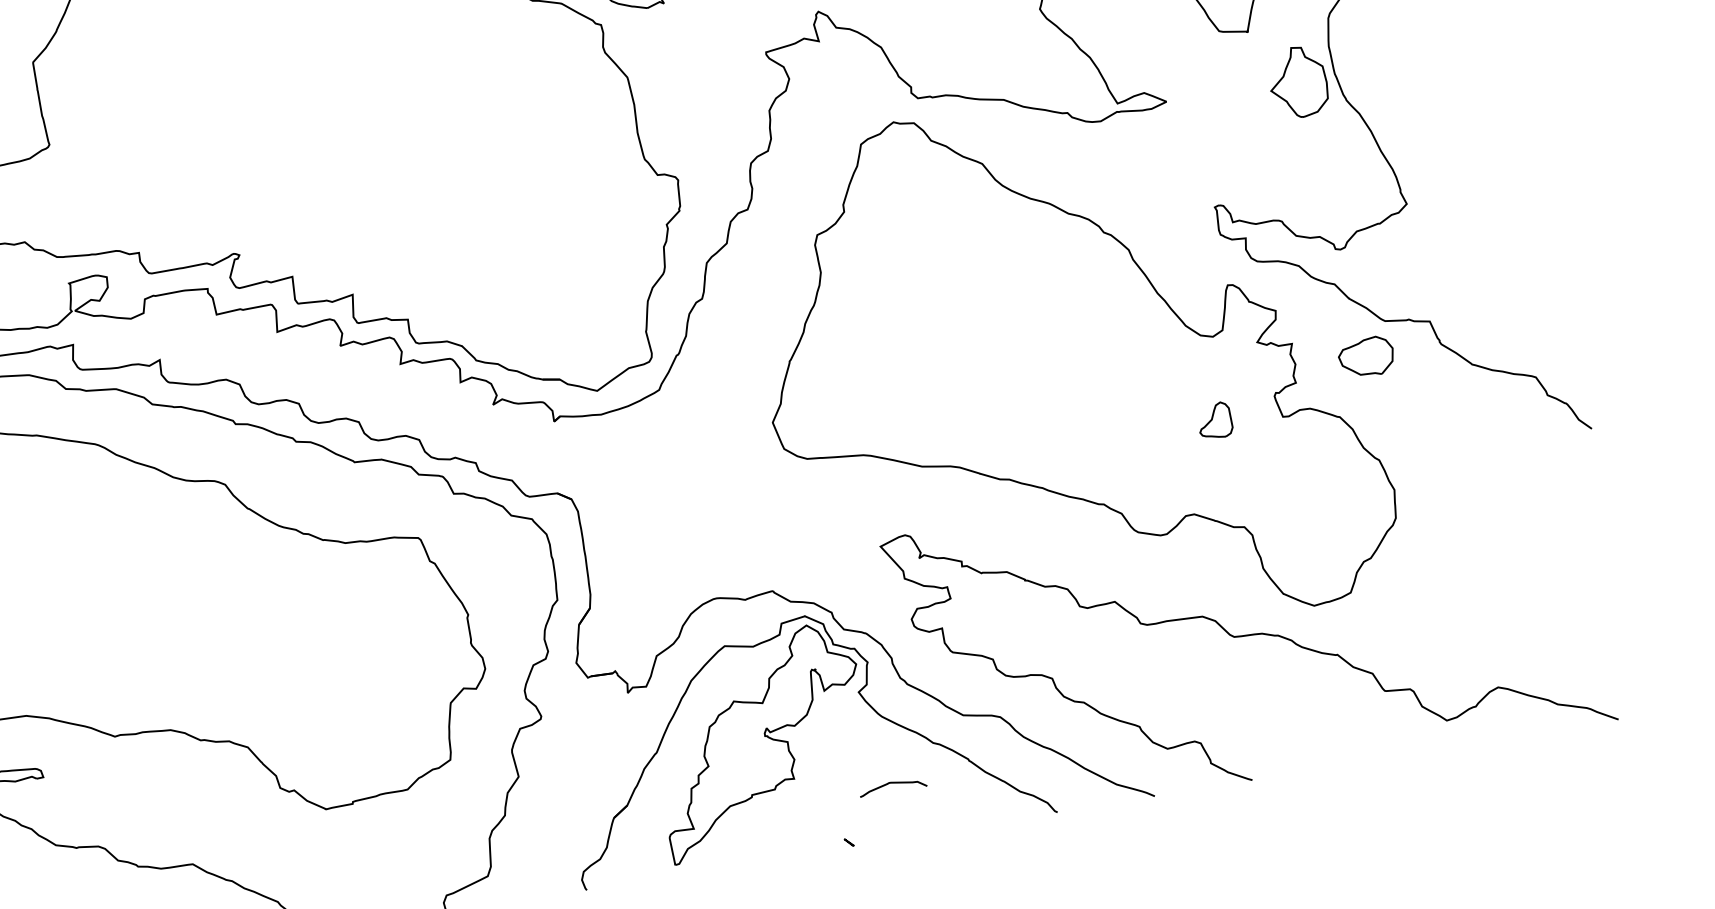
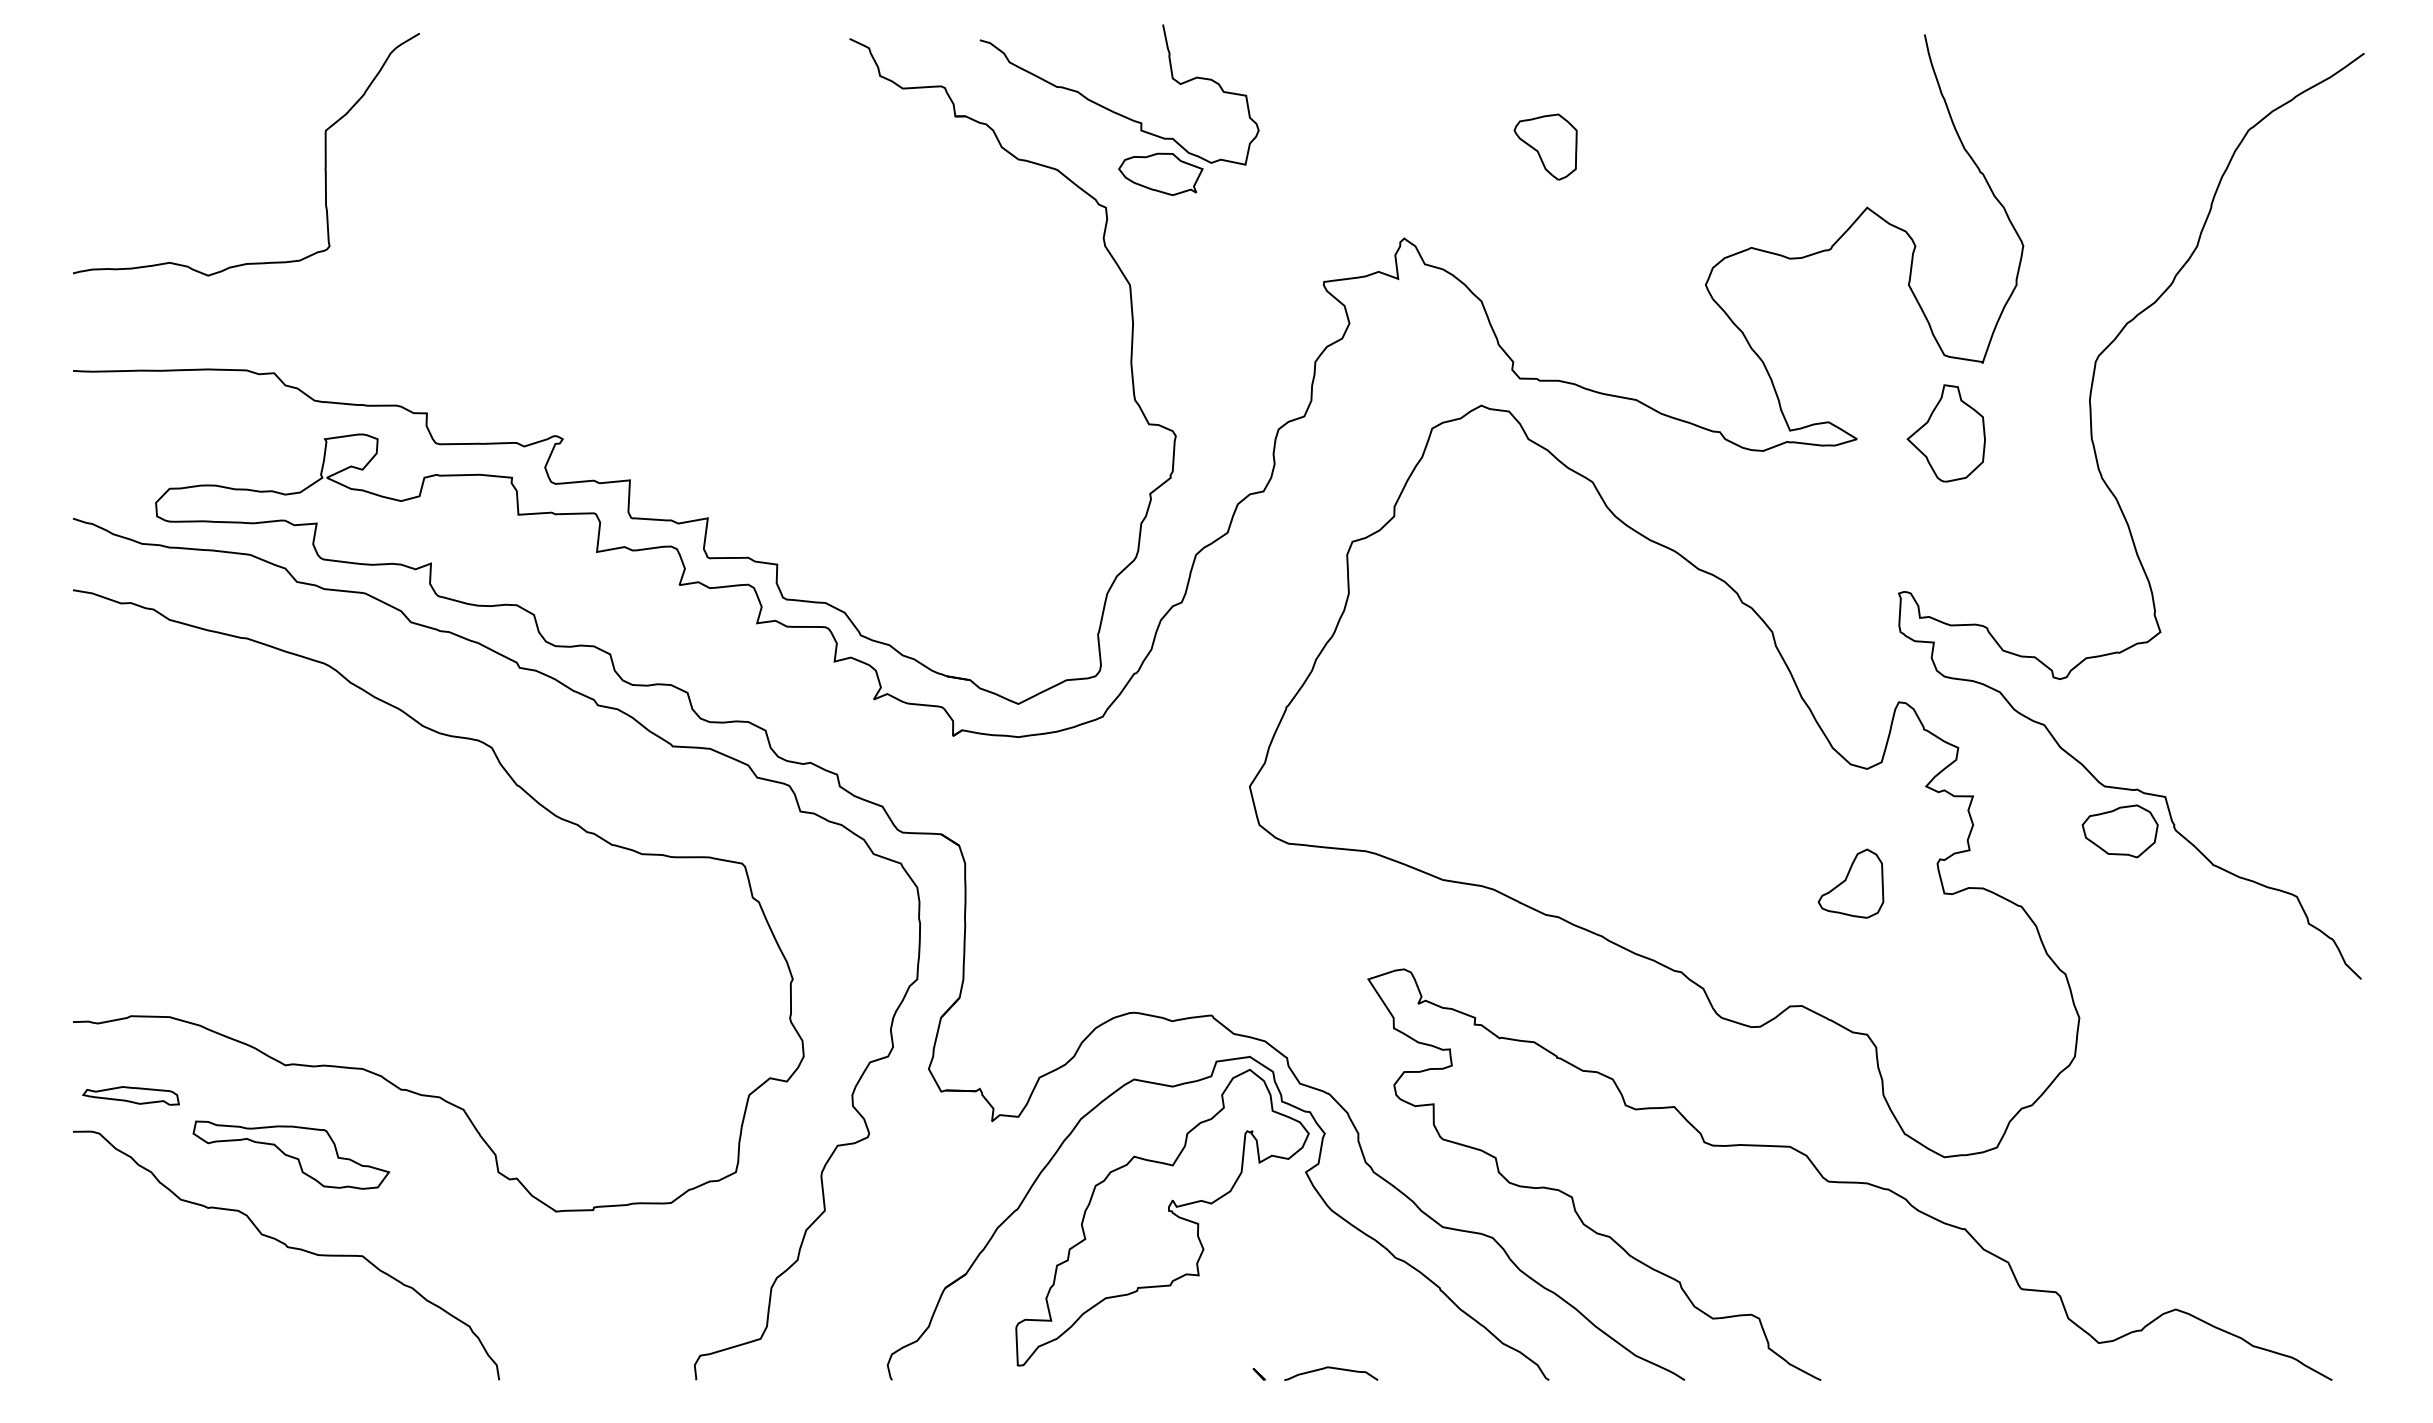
part: (1297, 82) -> (1945, 433), moved
part: (1366, 357) -> (2119, 831), moved
part: (1214, 420) -> (1850, 883), size x1.43
curve: (892, 783) -> (1331, 1368), moved
part: (129, 799) -> (291, 1154), added

